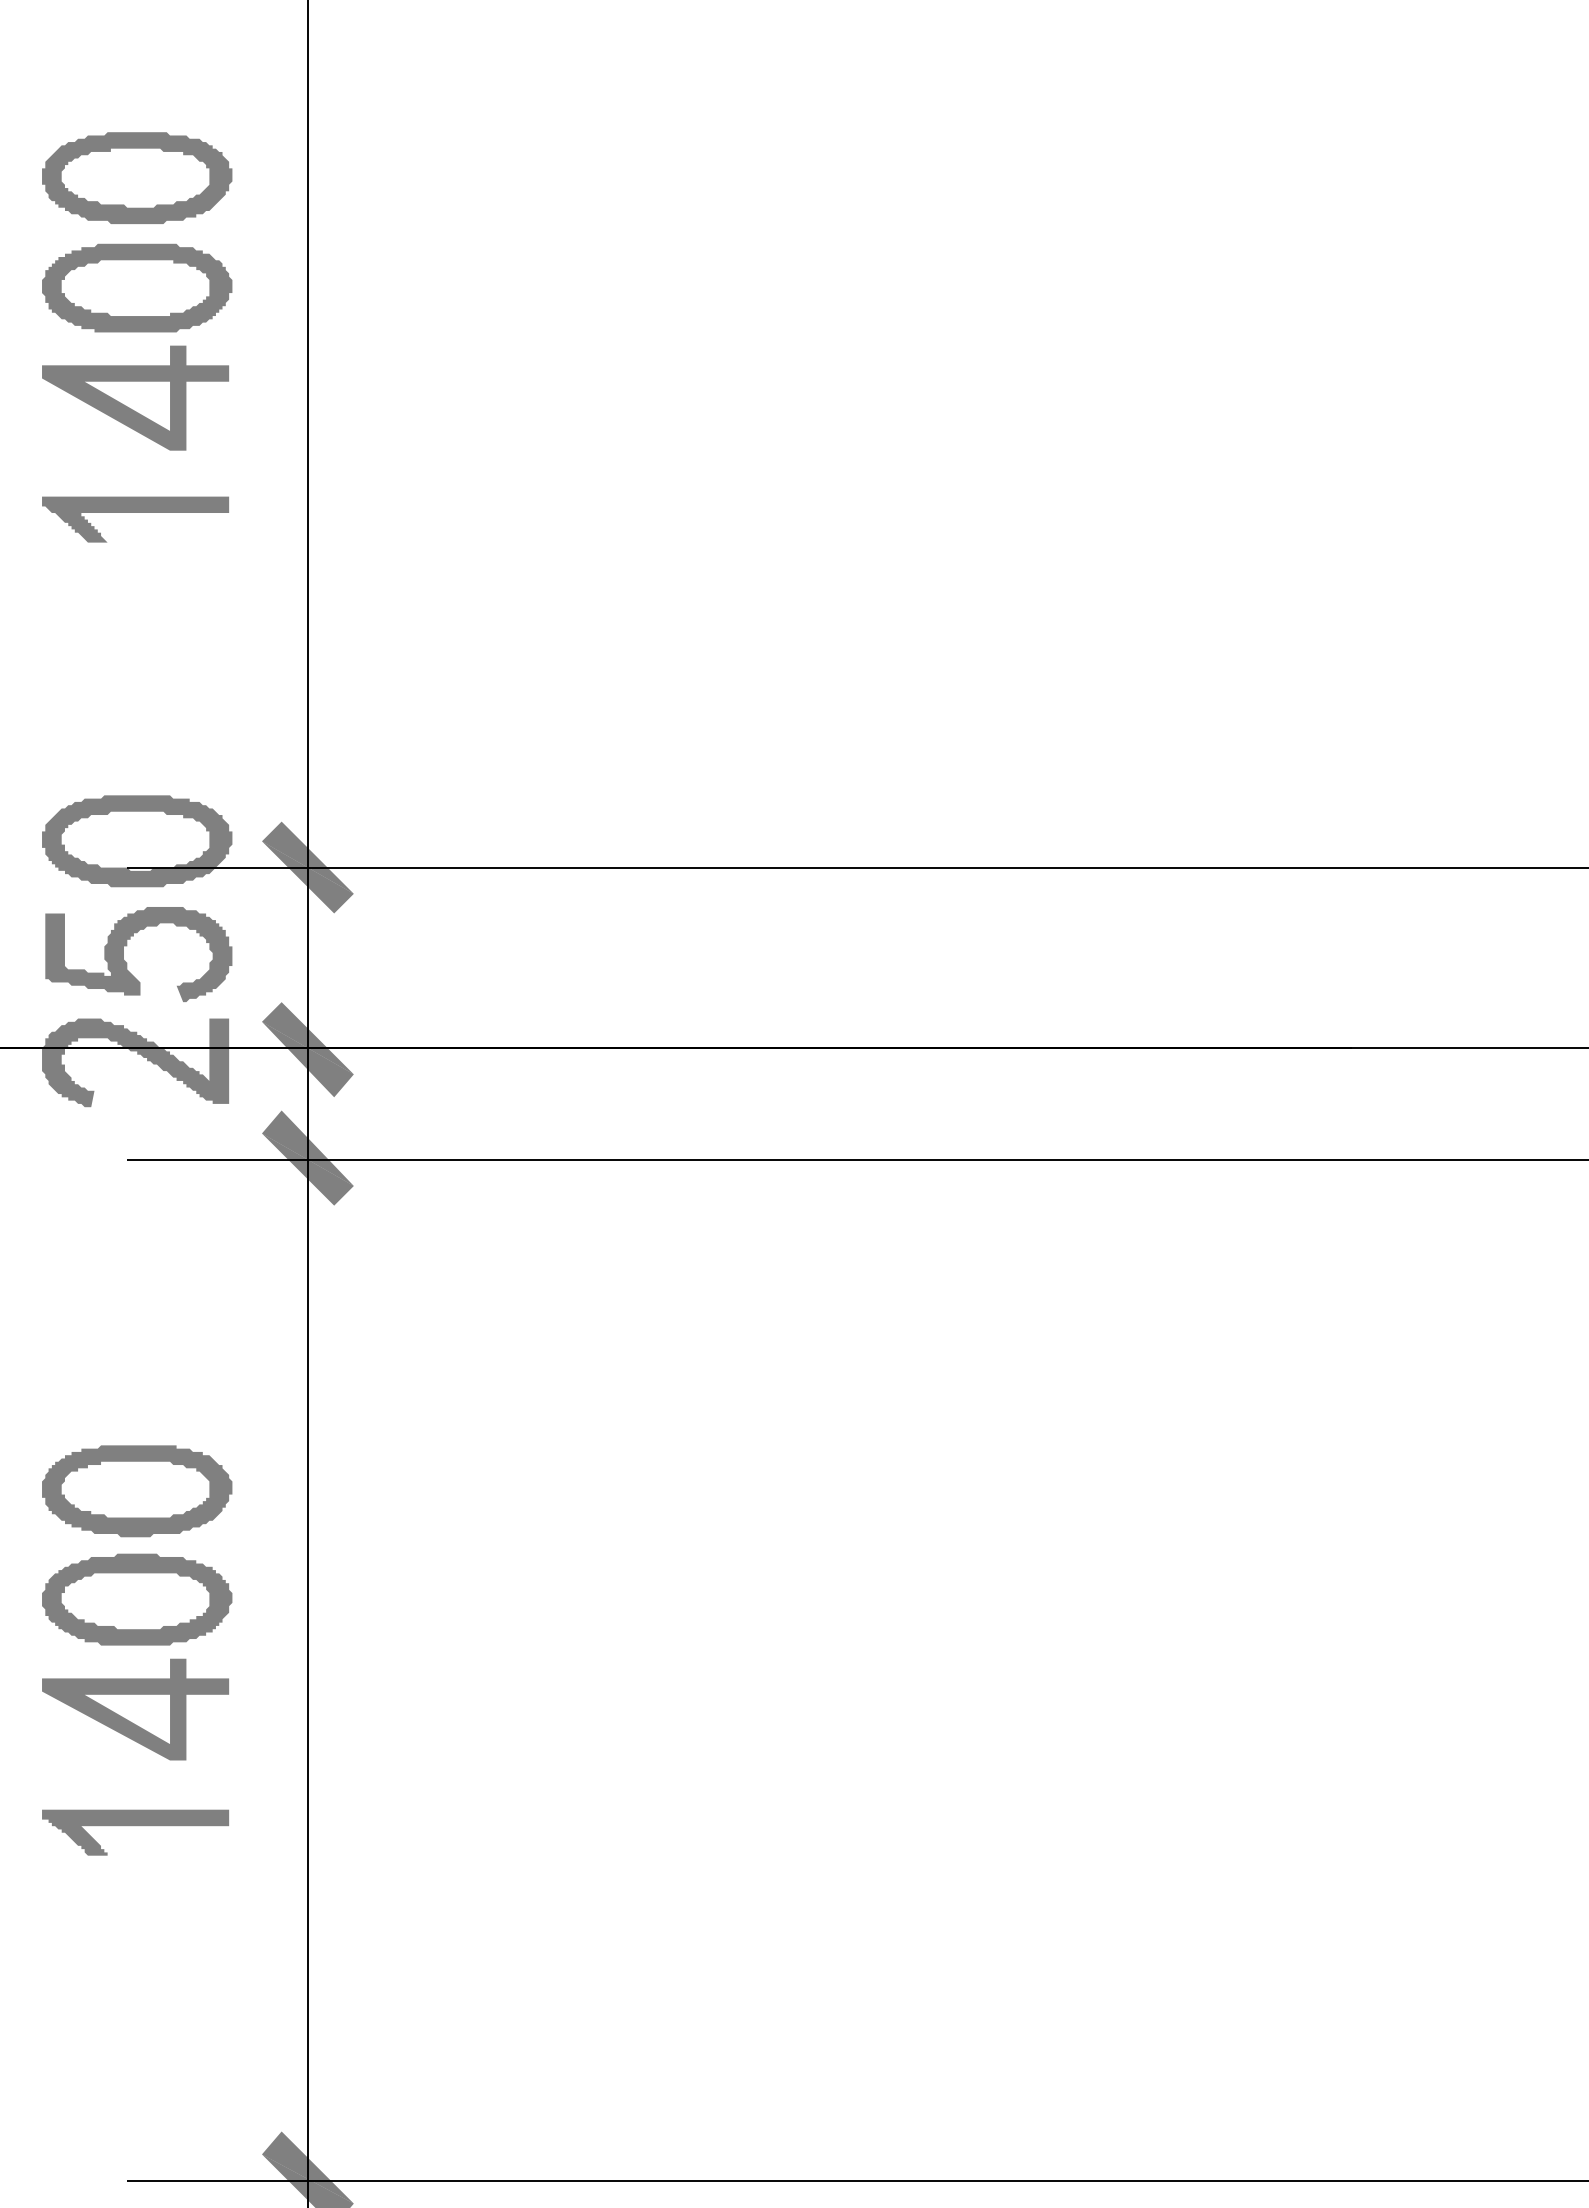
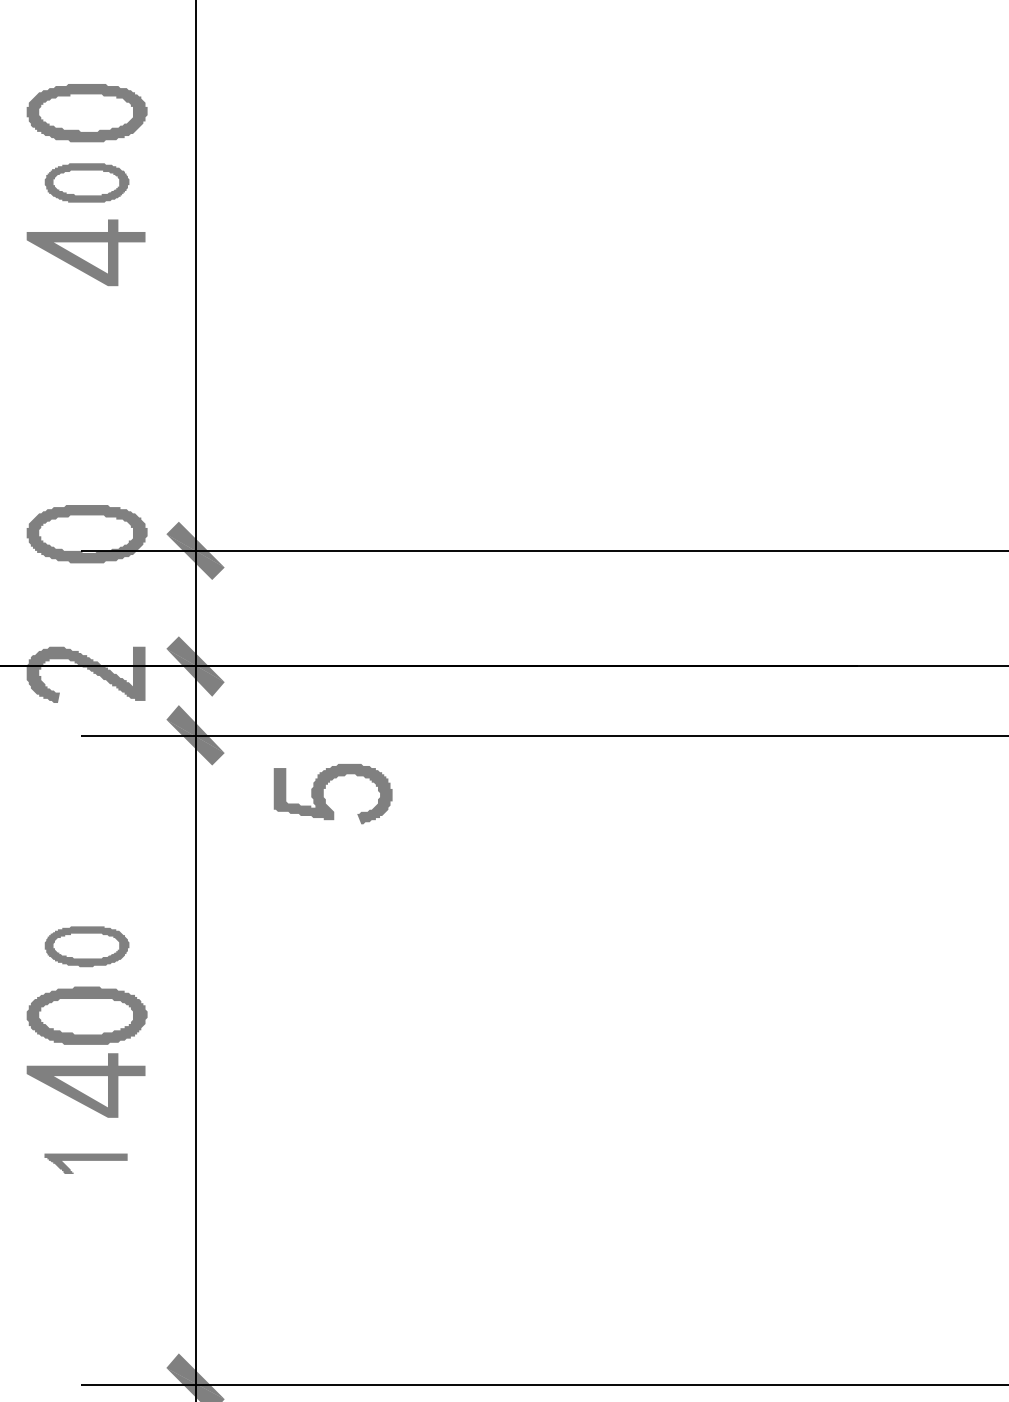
part: (136, 287) -> (86, 182), size x0.7
fill: (134, 518) -> (85, 329), removed
part: (126, 963) -> (325, 799), moved
part: (136, 1490) -> (86, 946), size x0.7
part: (134, 1832) -> (85, 1163), size x0.7

